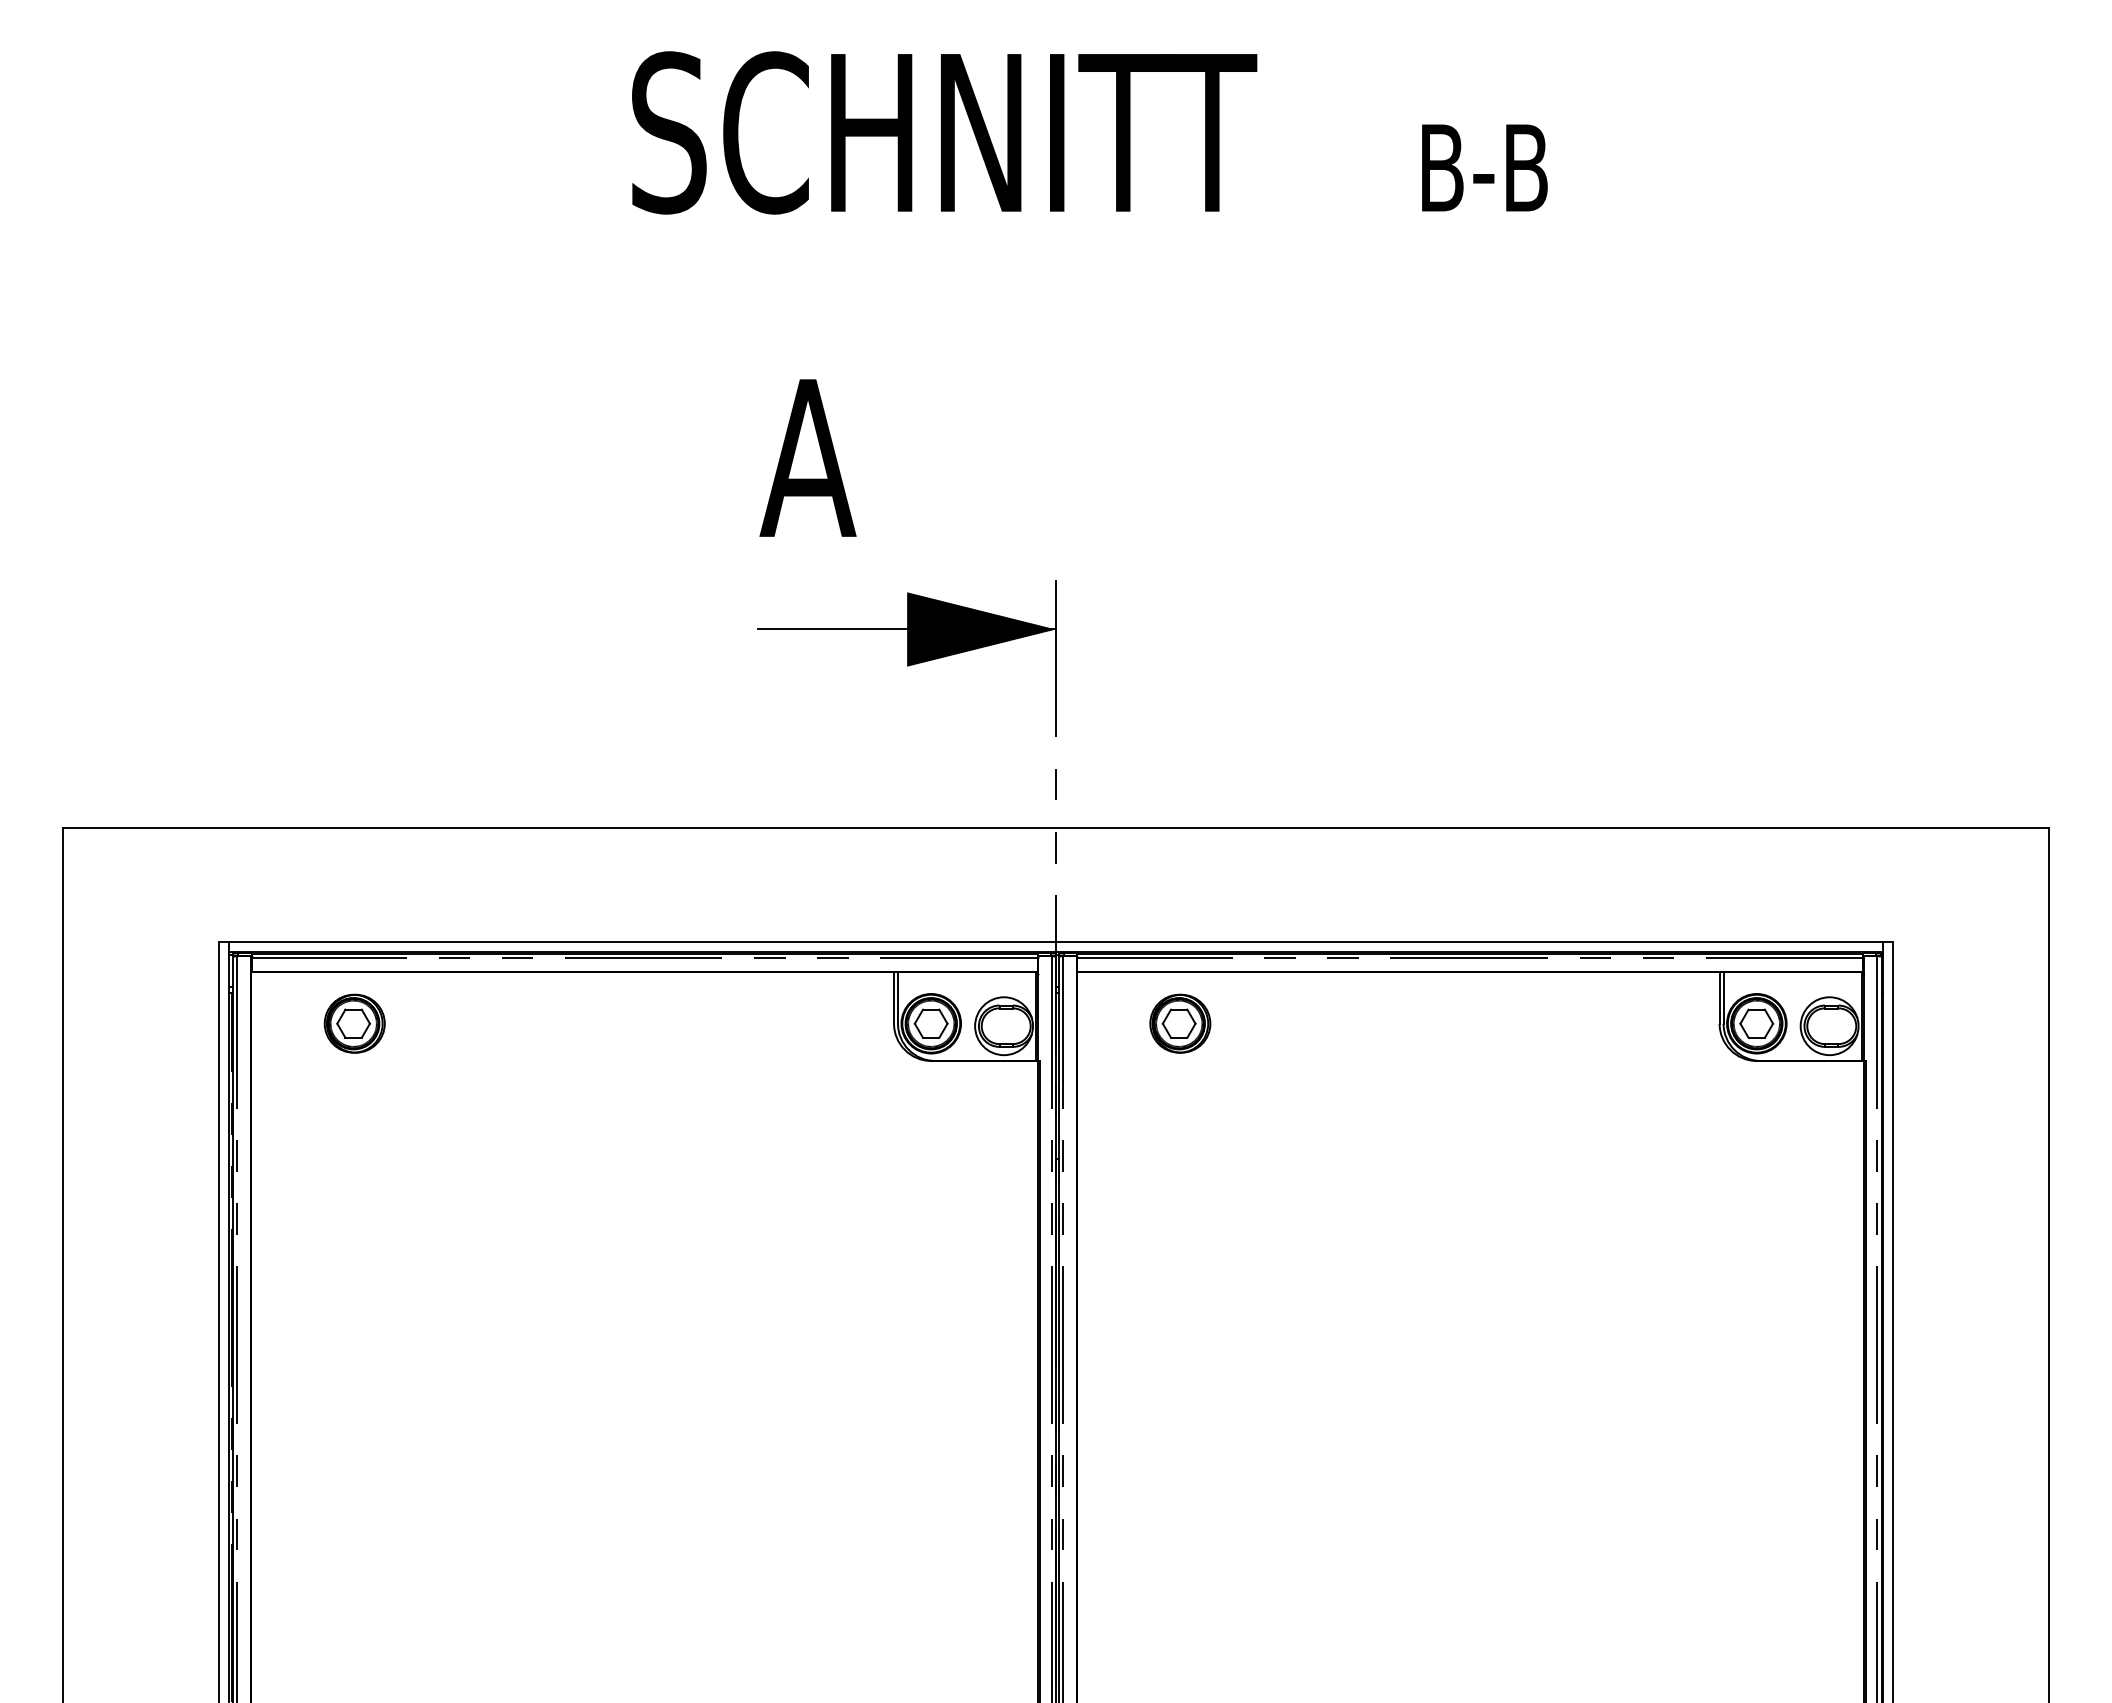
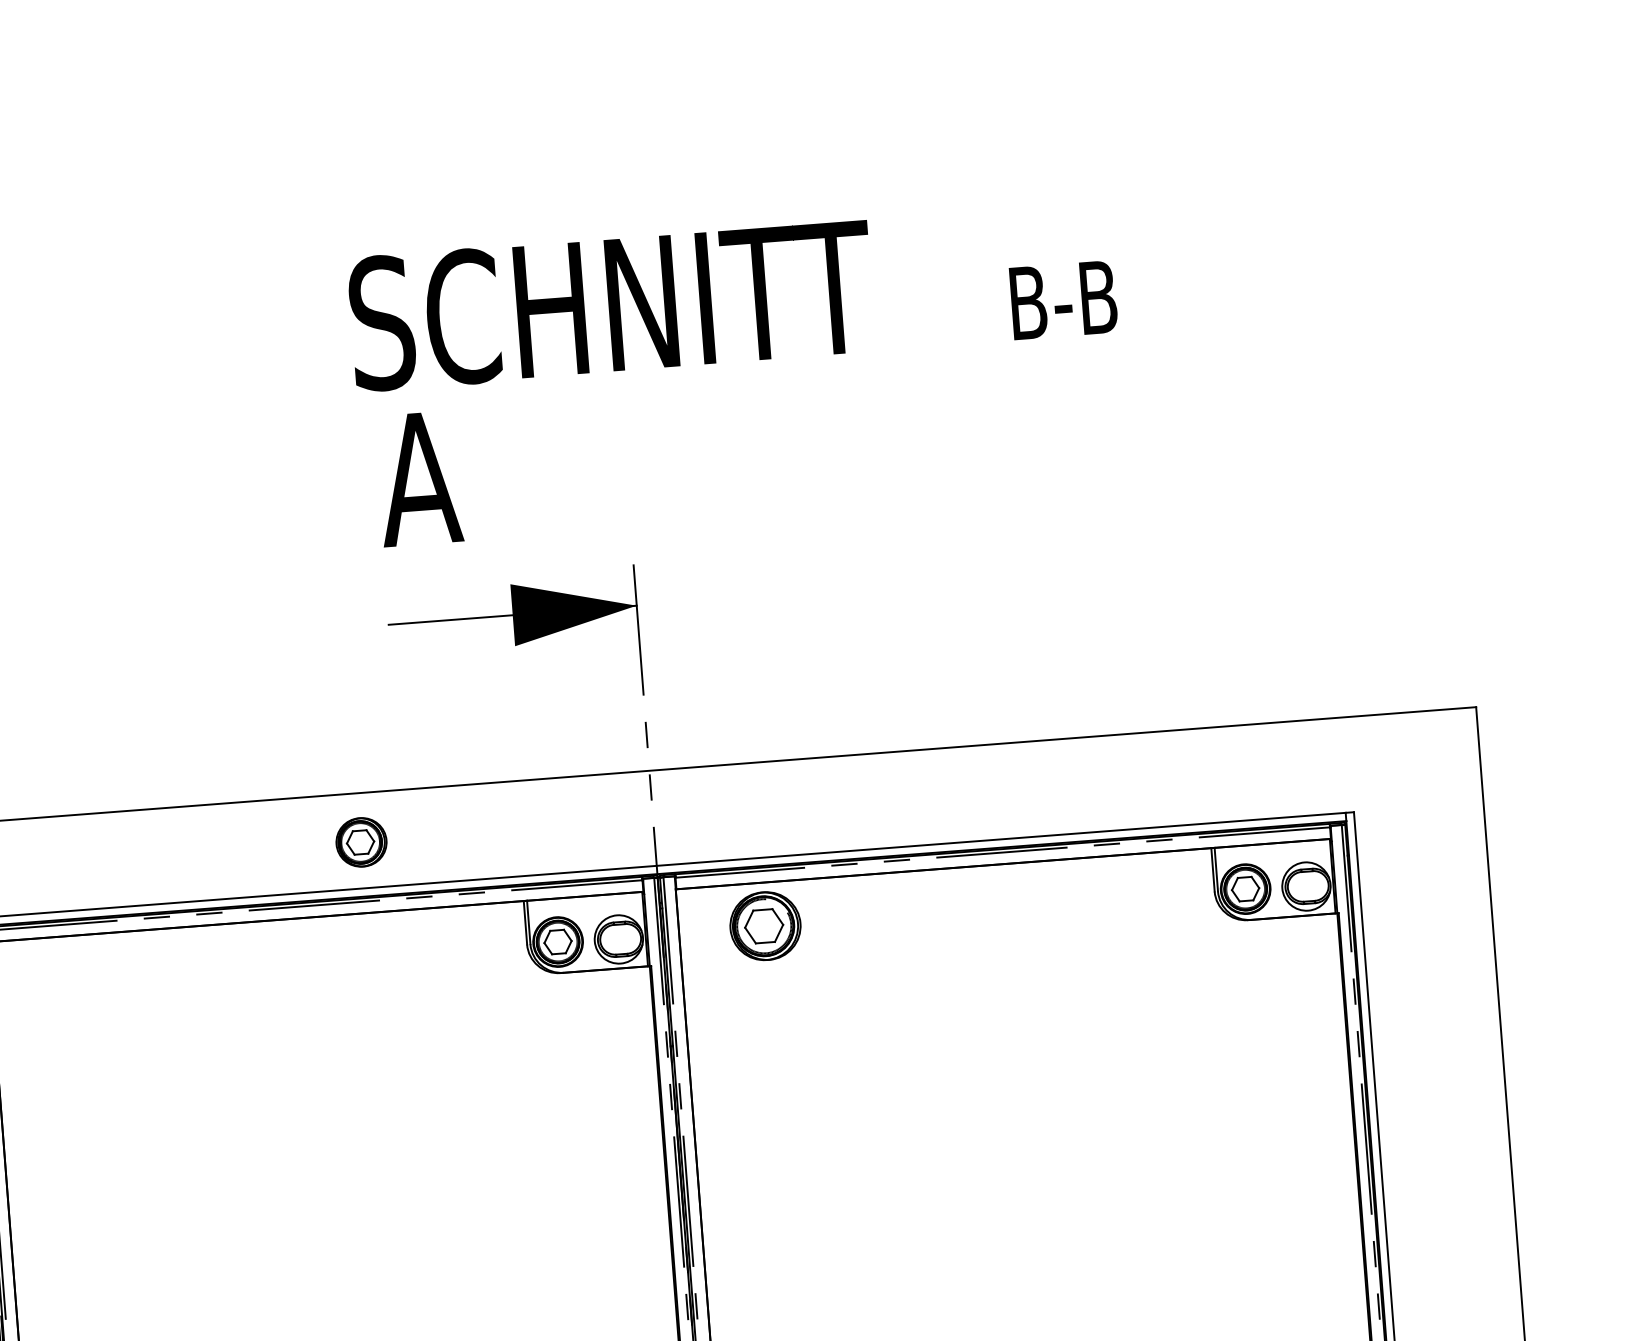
text: (1089, 132) -> (732, 295), moved
part: (354, 1023) -> (361, 842), moved
part: (1180, 1023) -> (765, 925), size x1.4

